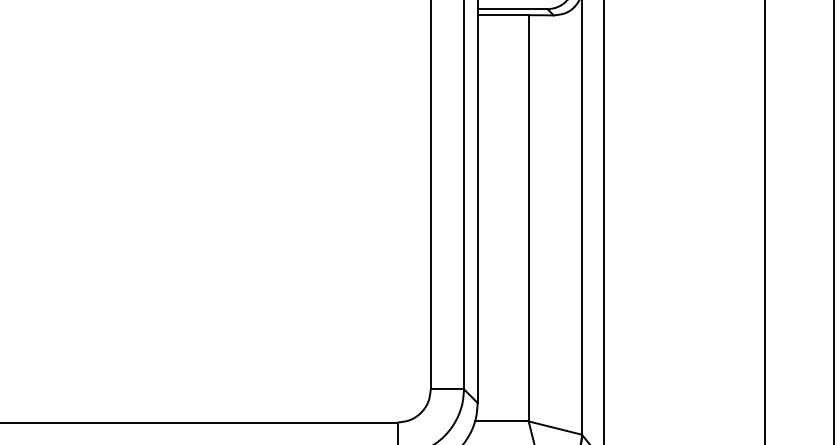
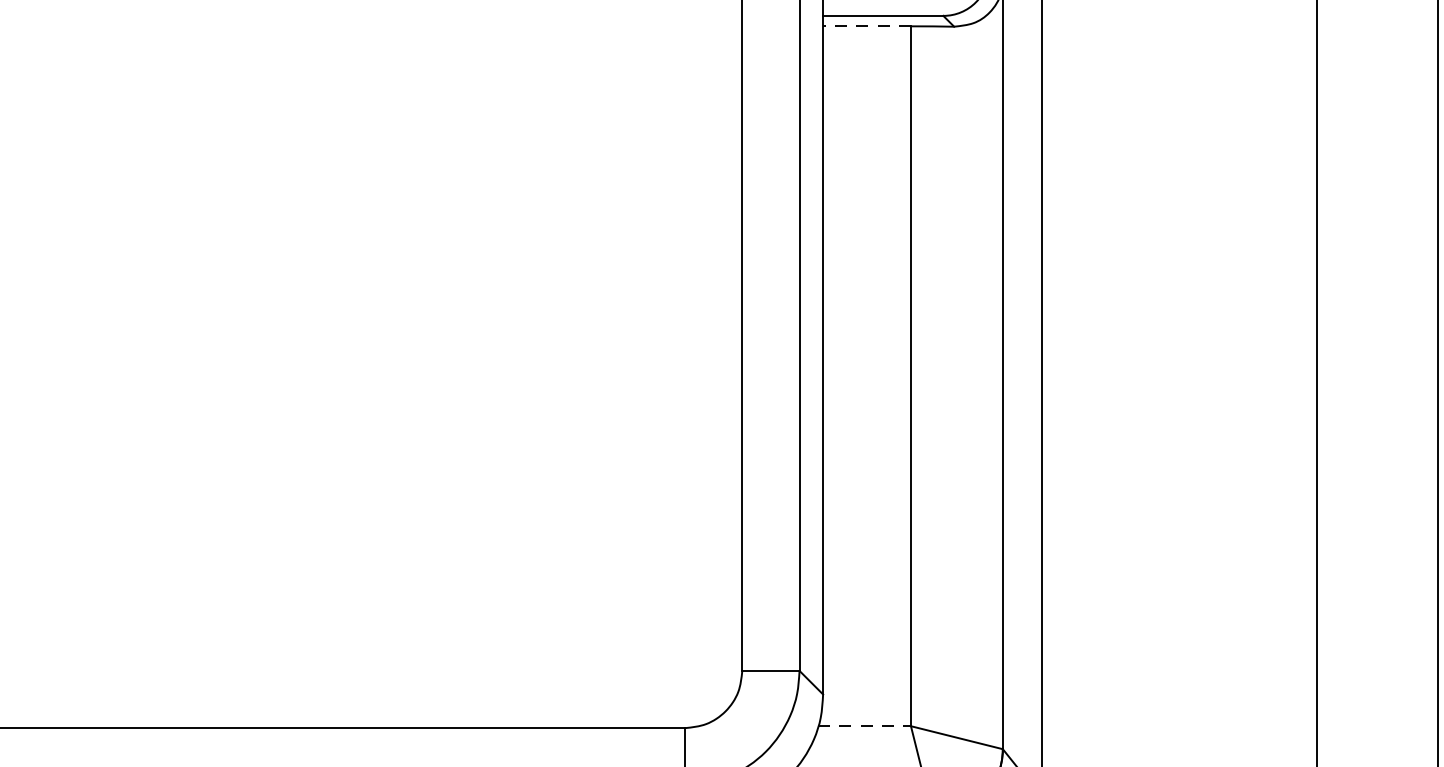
line: (502, 15) -> (865, 26), solid -> dashed
line: (501, 421) -> (864, 726), solid -> dashed

